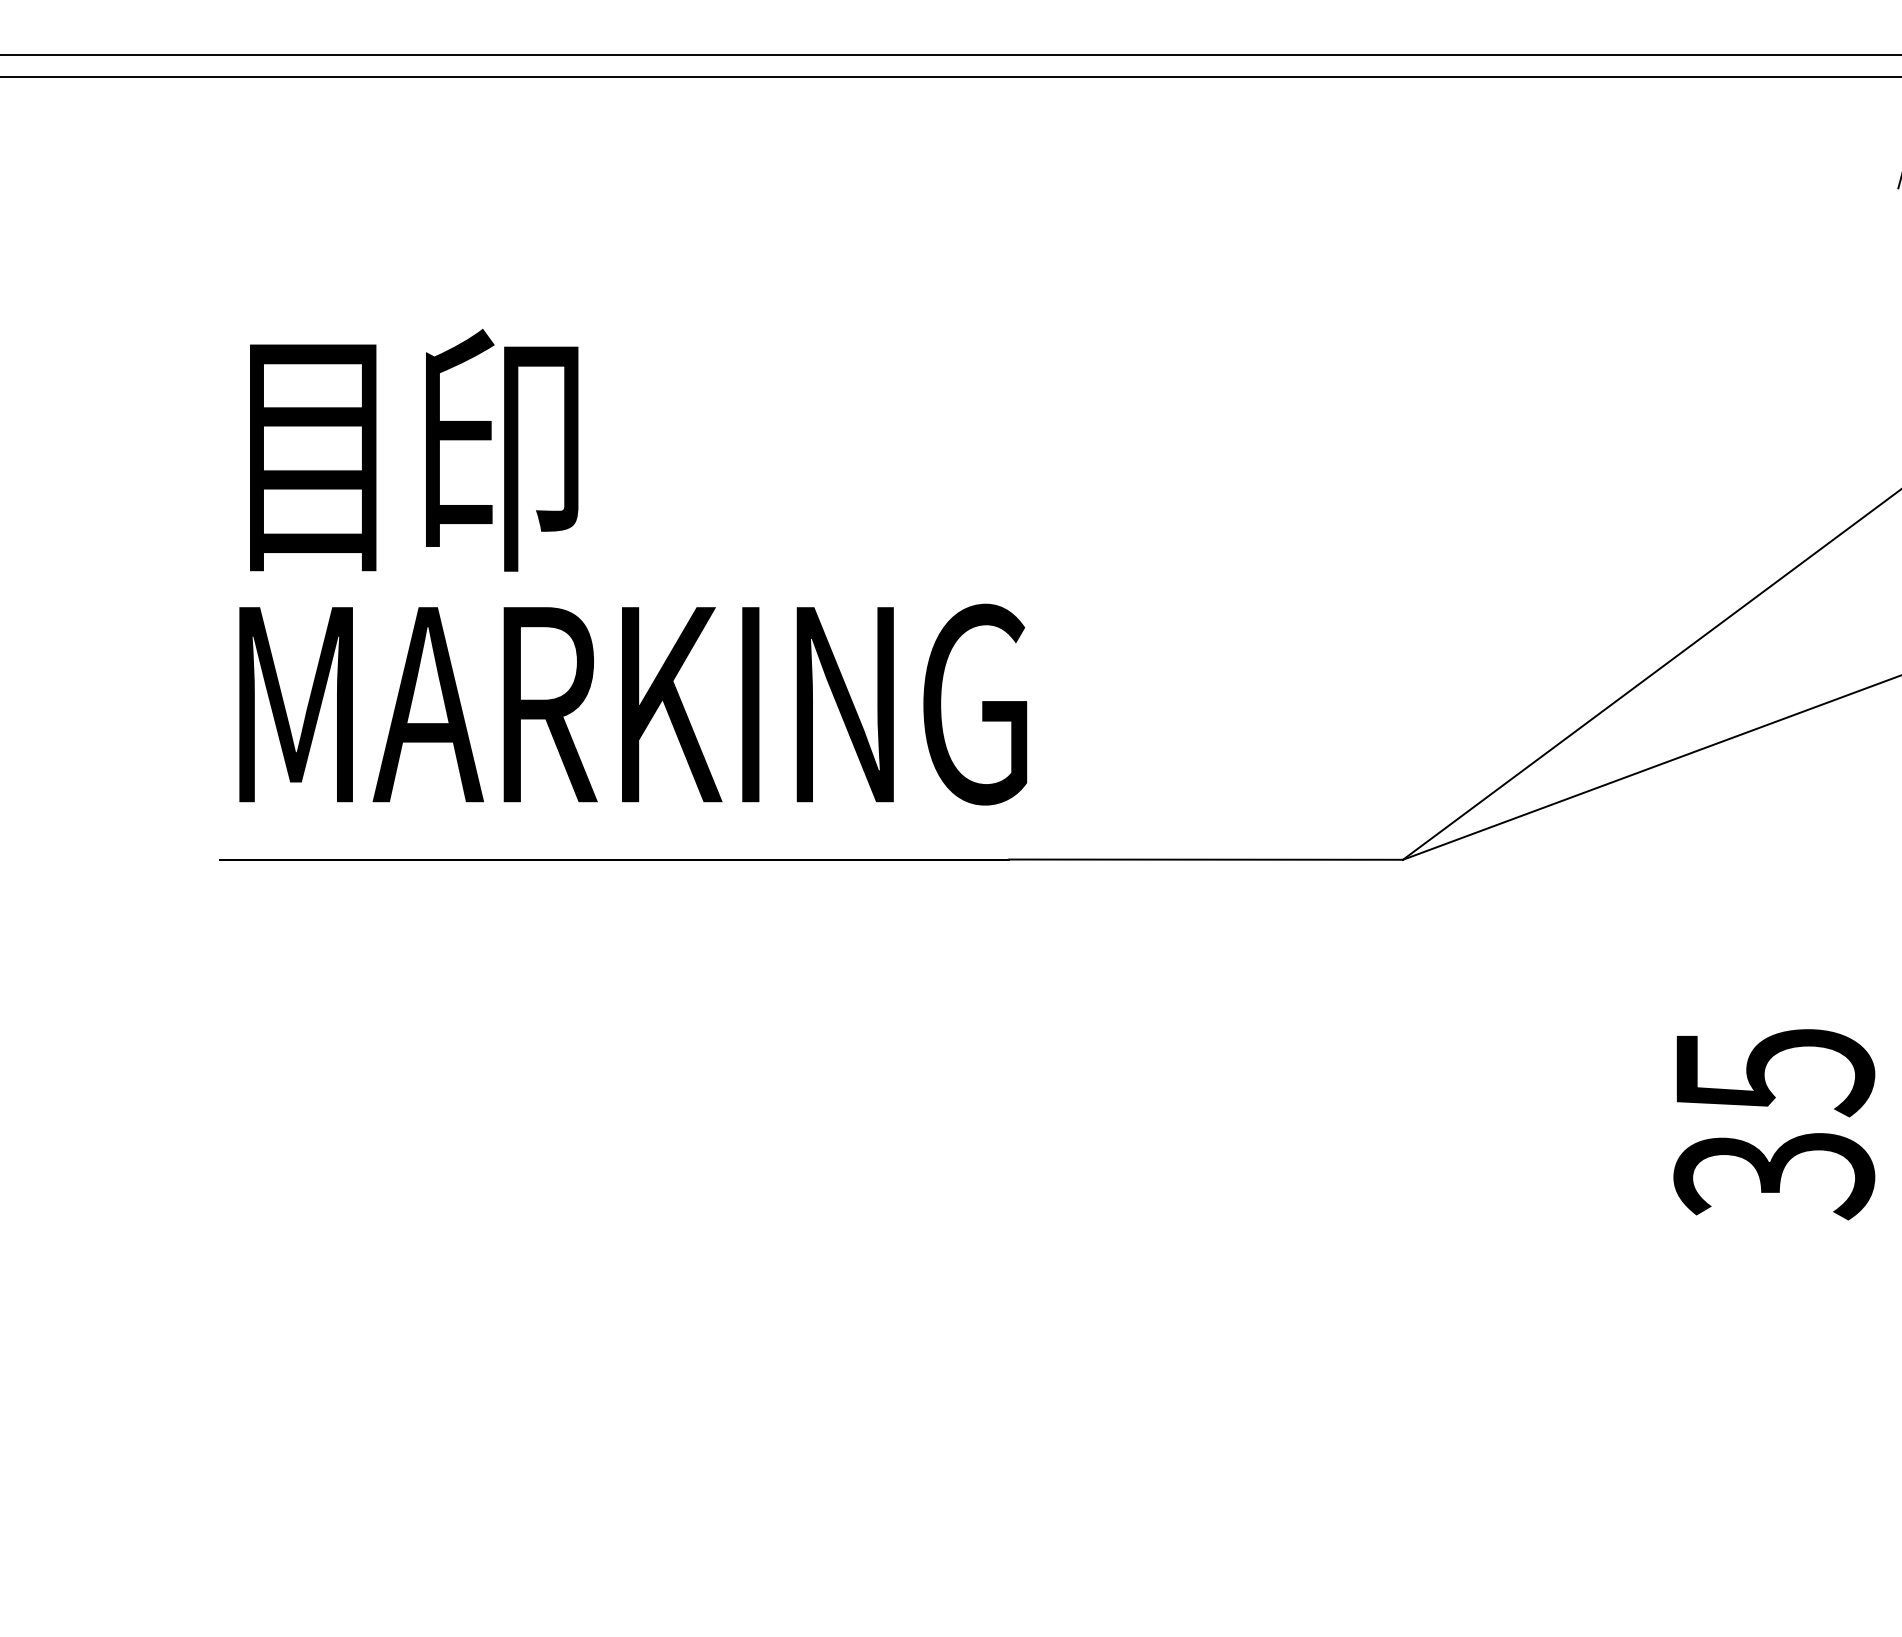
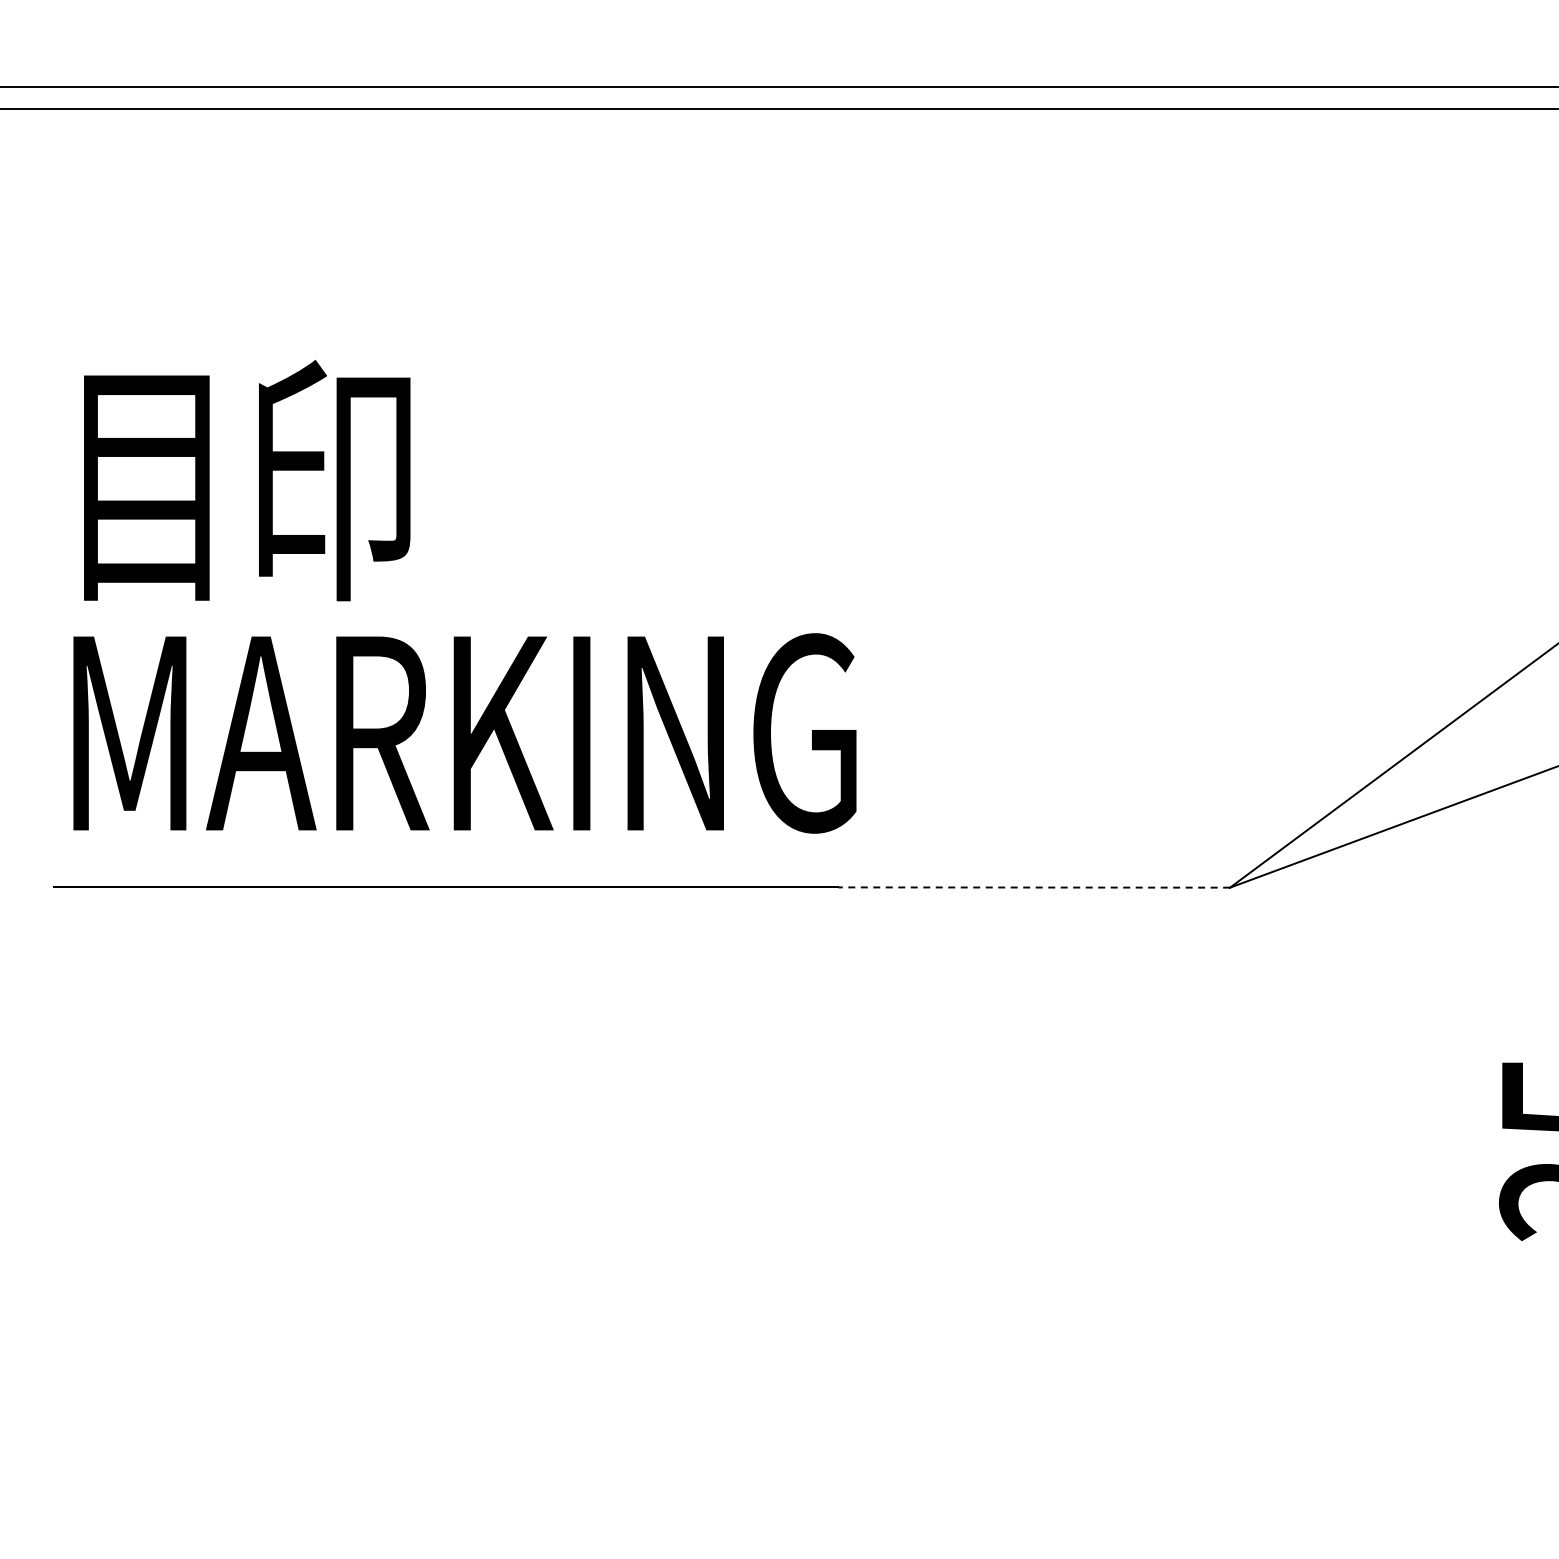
line: (1205, 859) -> (1033, 887), solid -> dashed

